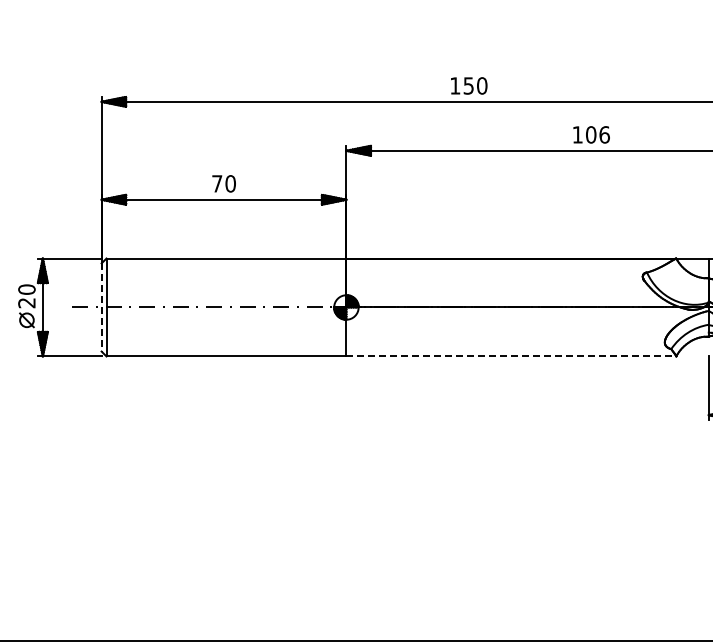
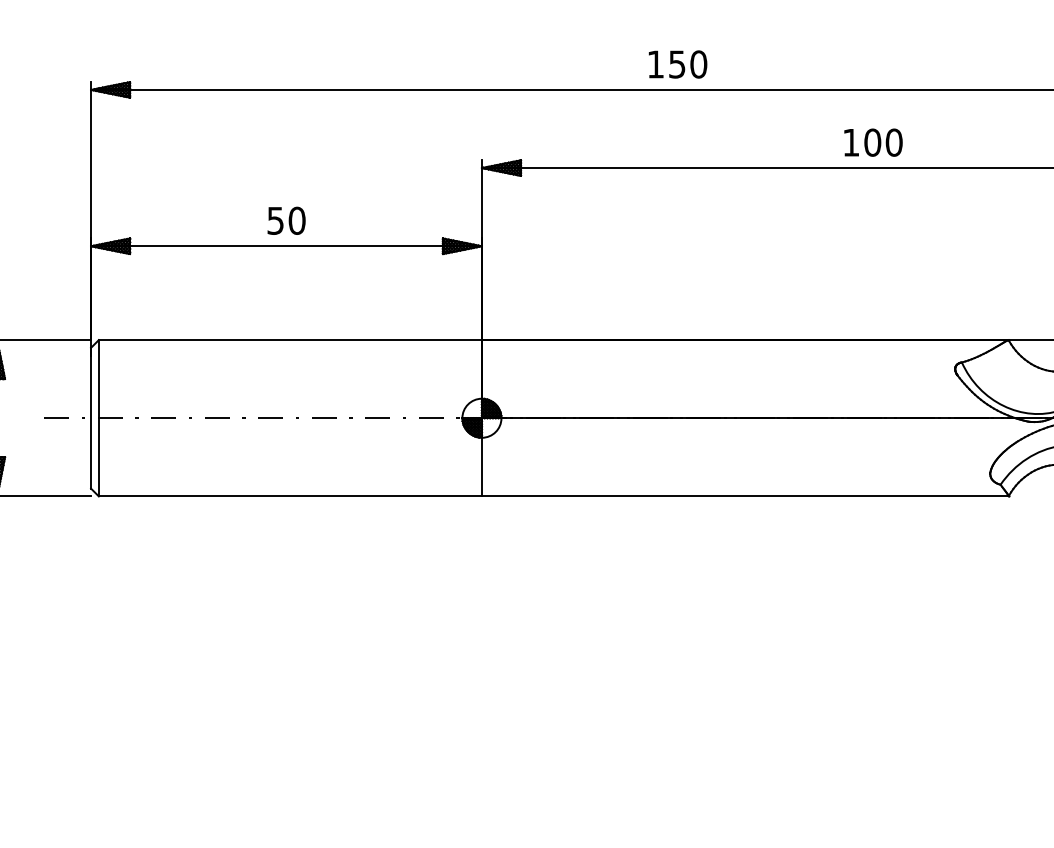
text: (604, 134) -> (894, 142), 106 -> 100
text: (217, 183) -> (276, 220), 70 -> 50
line: (101, 307) -> (90, 418), dashed -> solid
line: (511, 356) -> (745, 496), dashed -> solid

